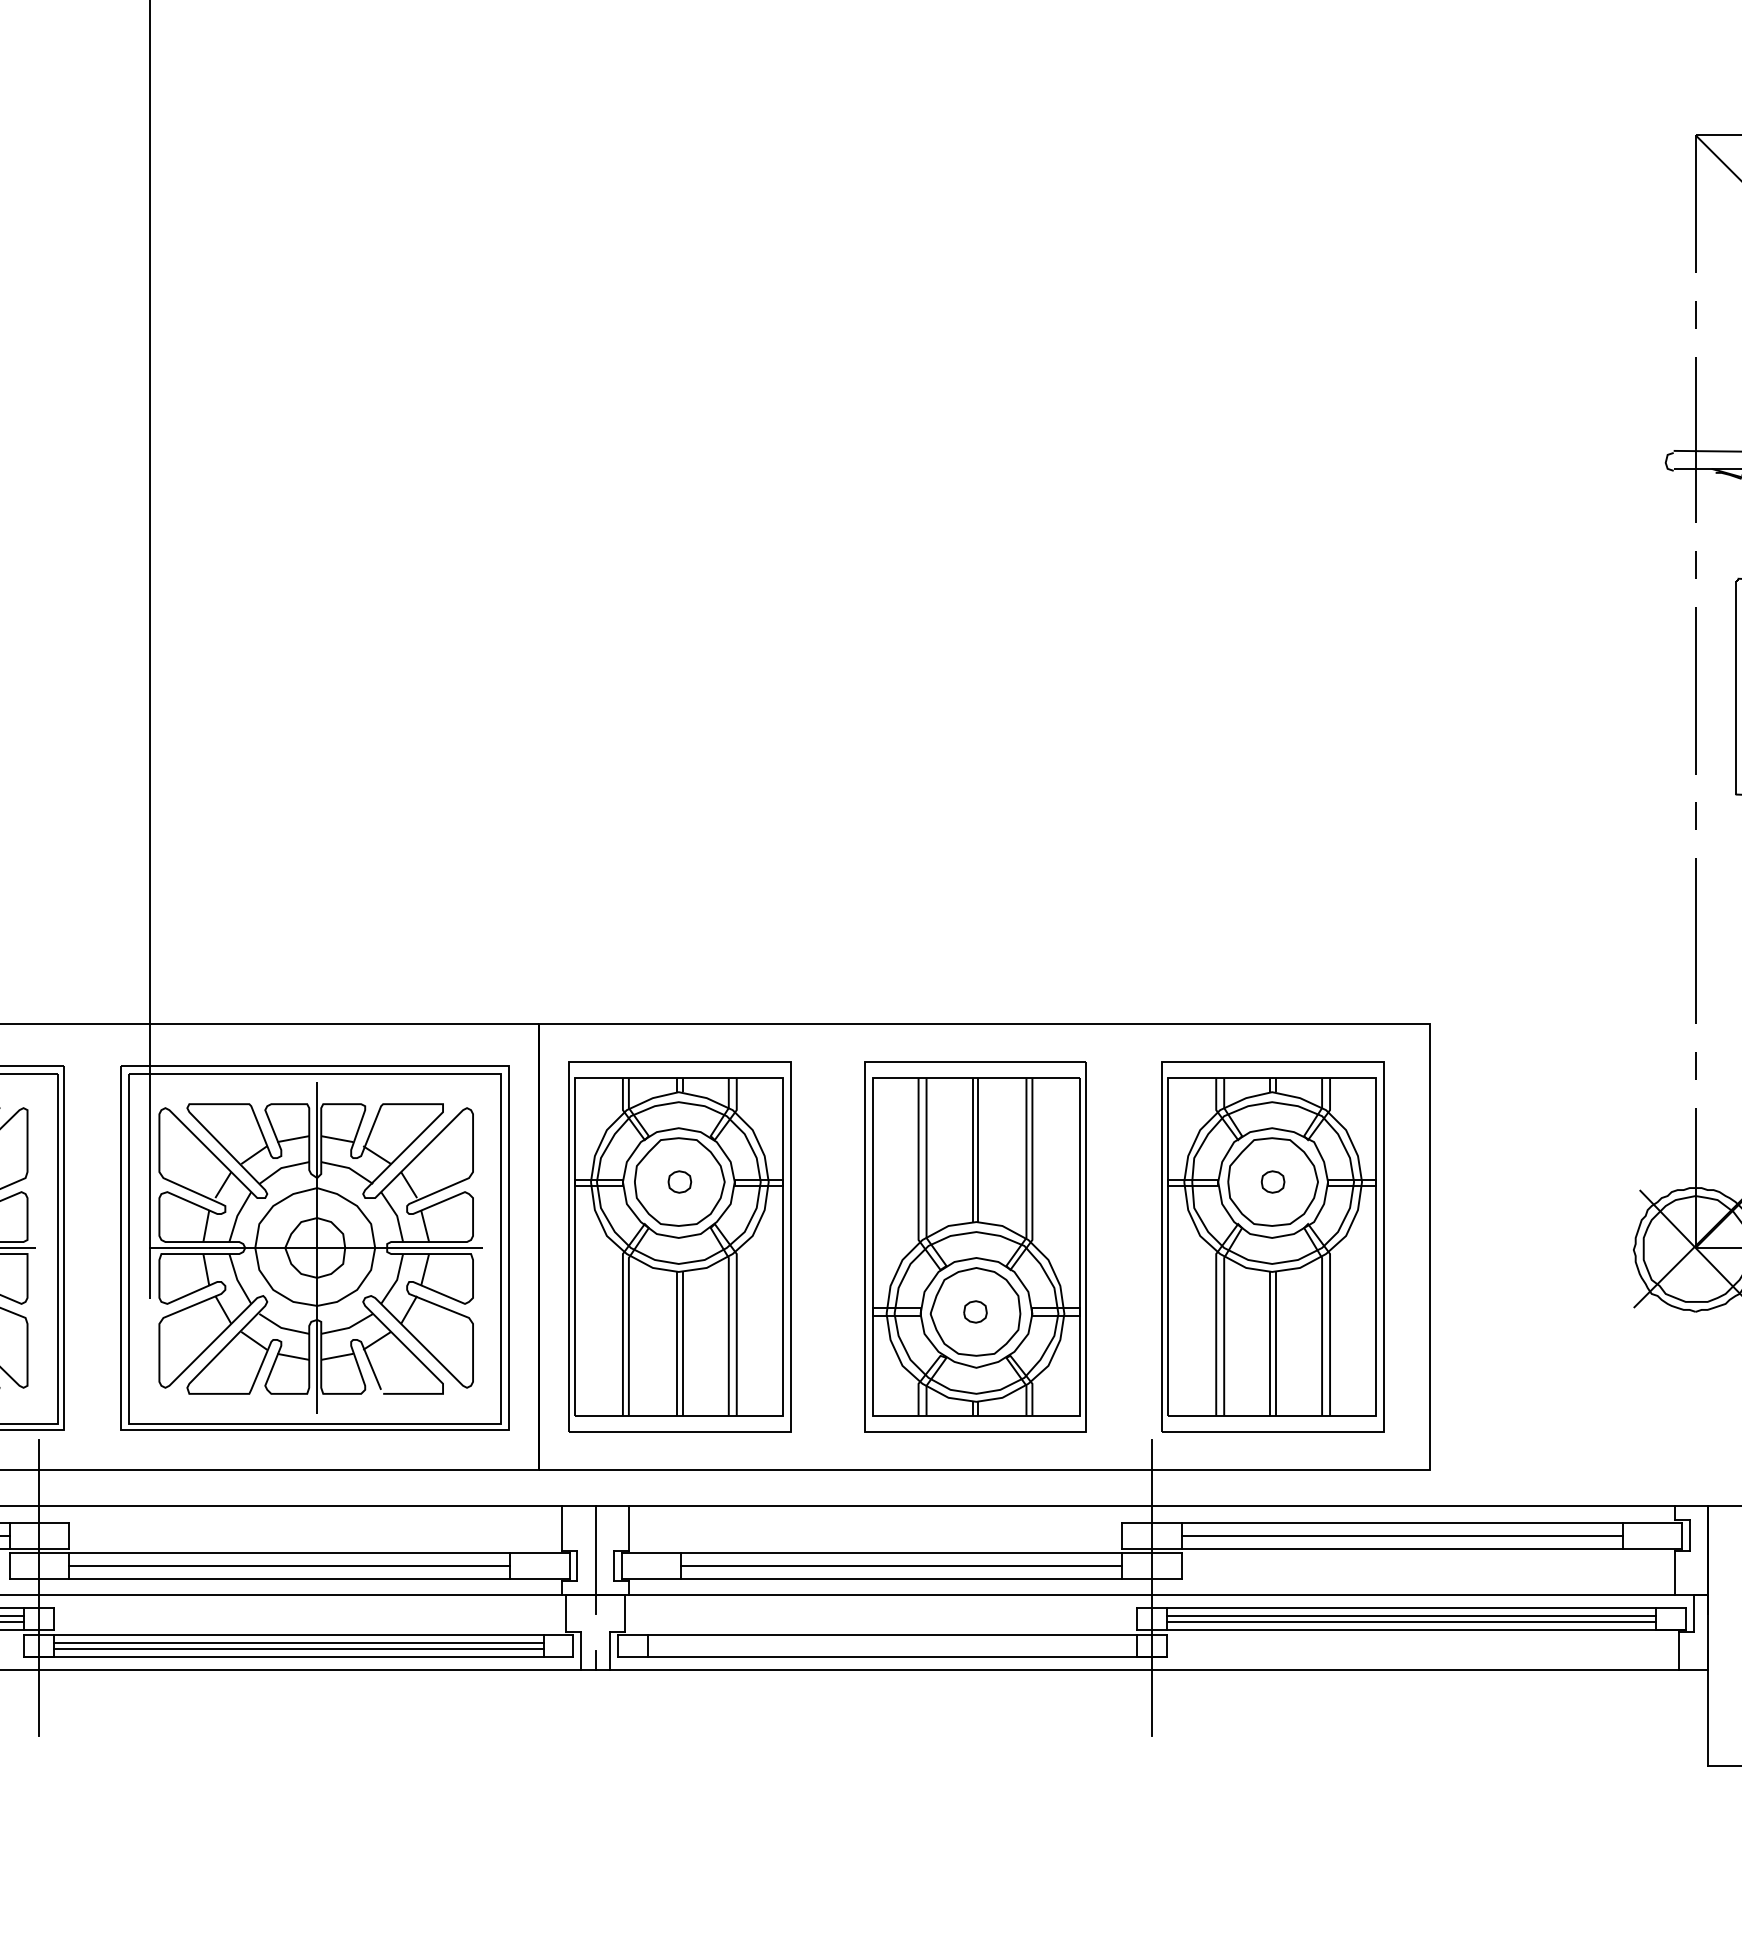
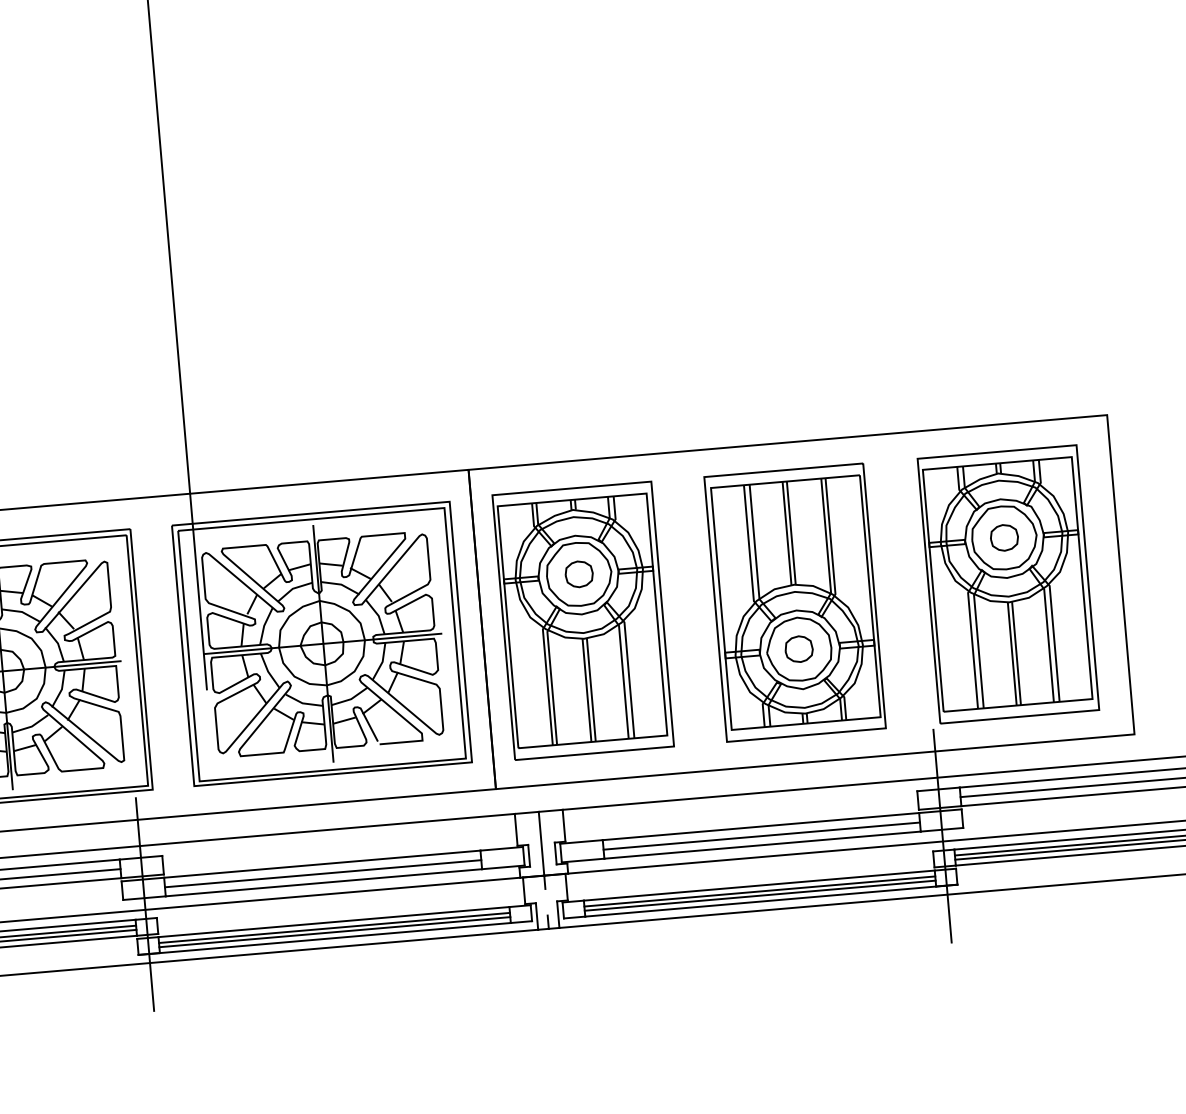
part: (679, 1181) -> (578, 573), size x1.67
part: (1272, 1181) -> (1003, 537), size x1.67
part: (975, 1311) -> (799, 648), size x1.67
line: (892, 1642) -> (759, 891), added
line: (892, 1648) -> (760, 895), added

